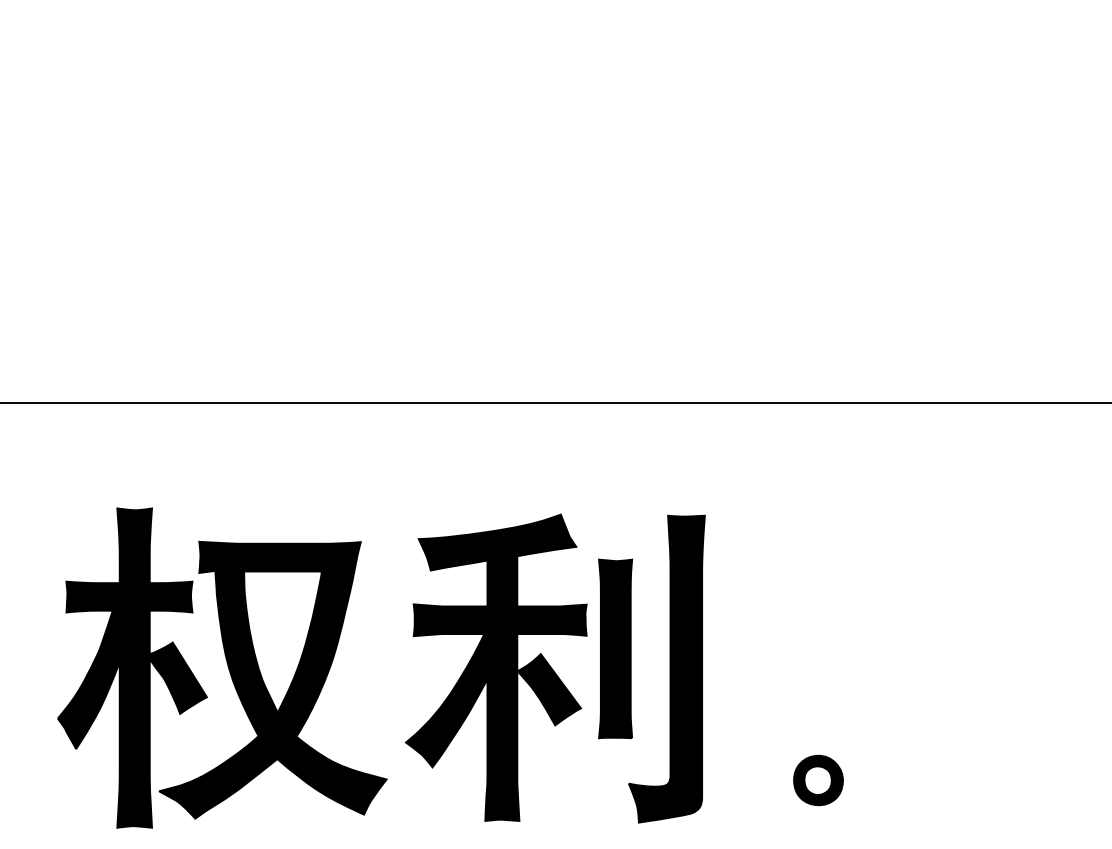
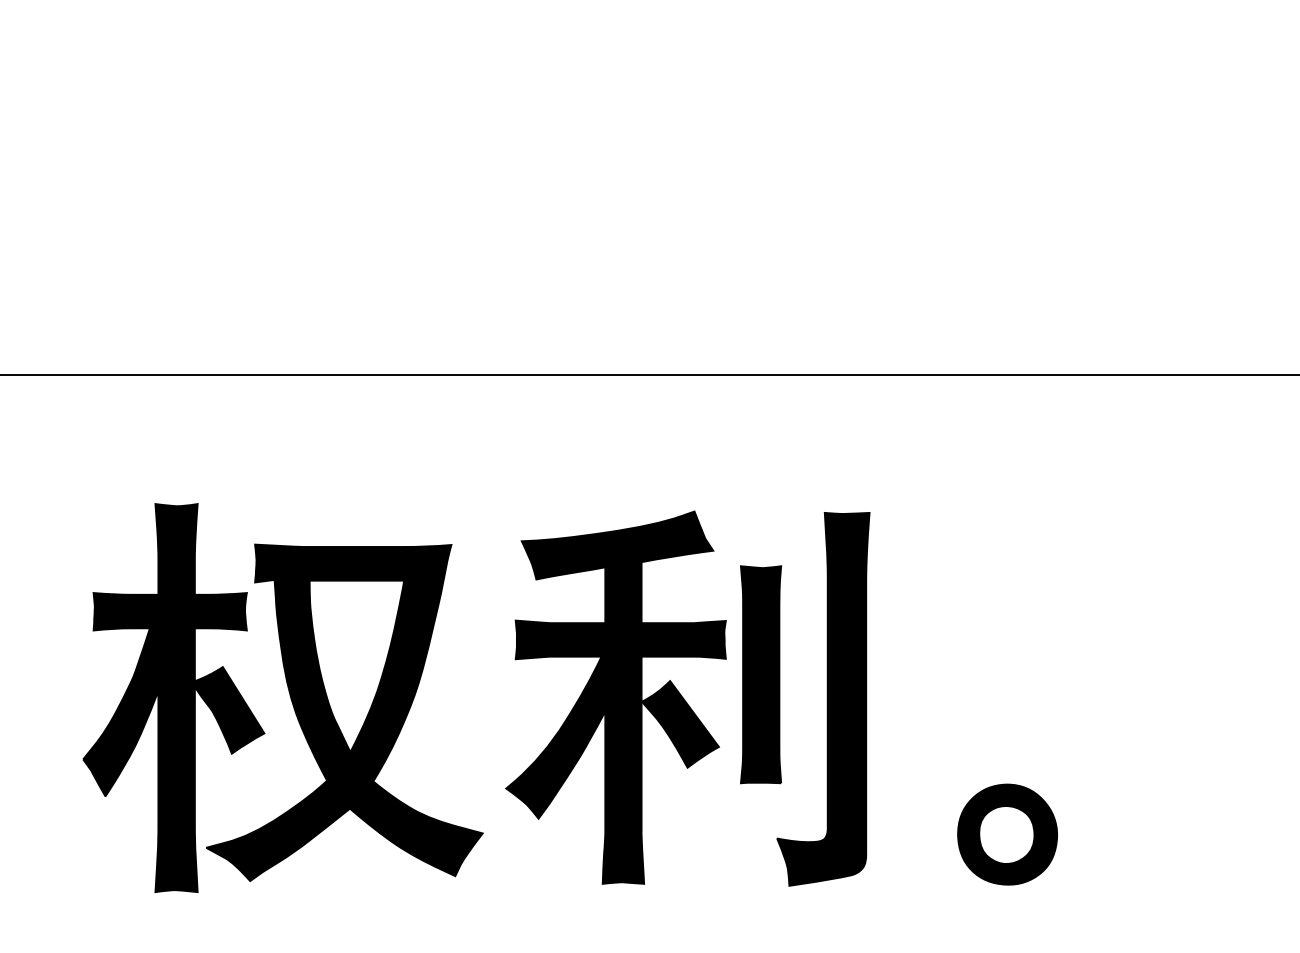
part: (818, 780) -> (1007, 834), size x1.67

